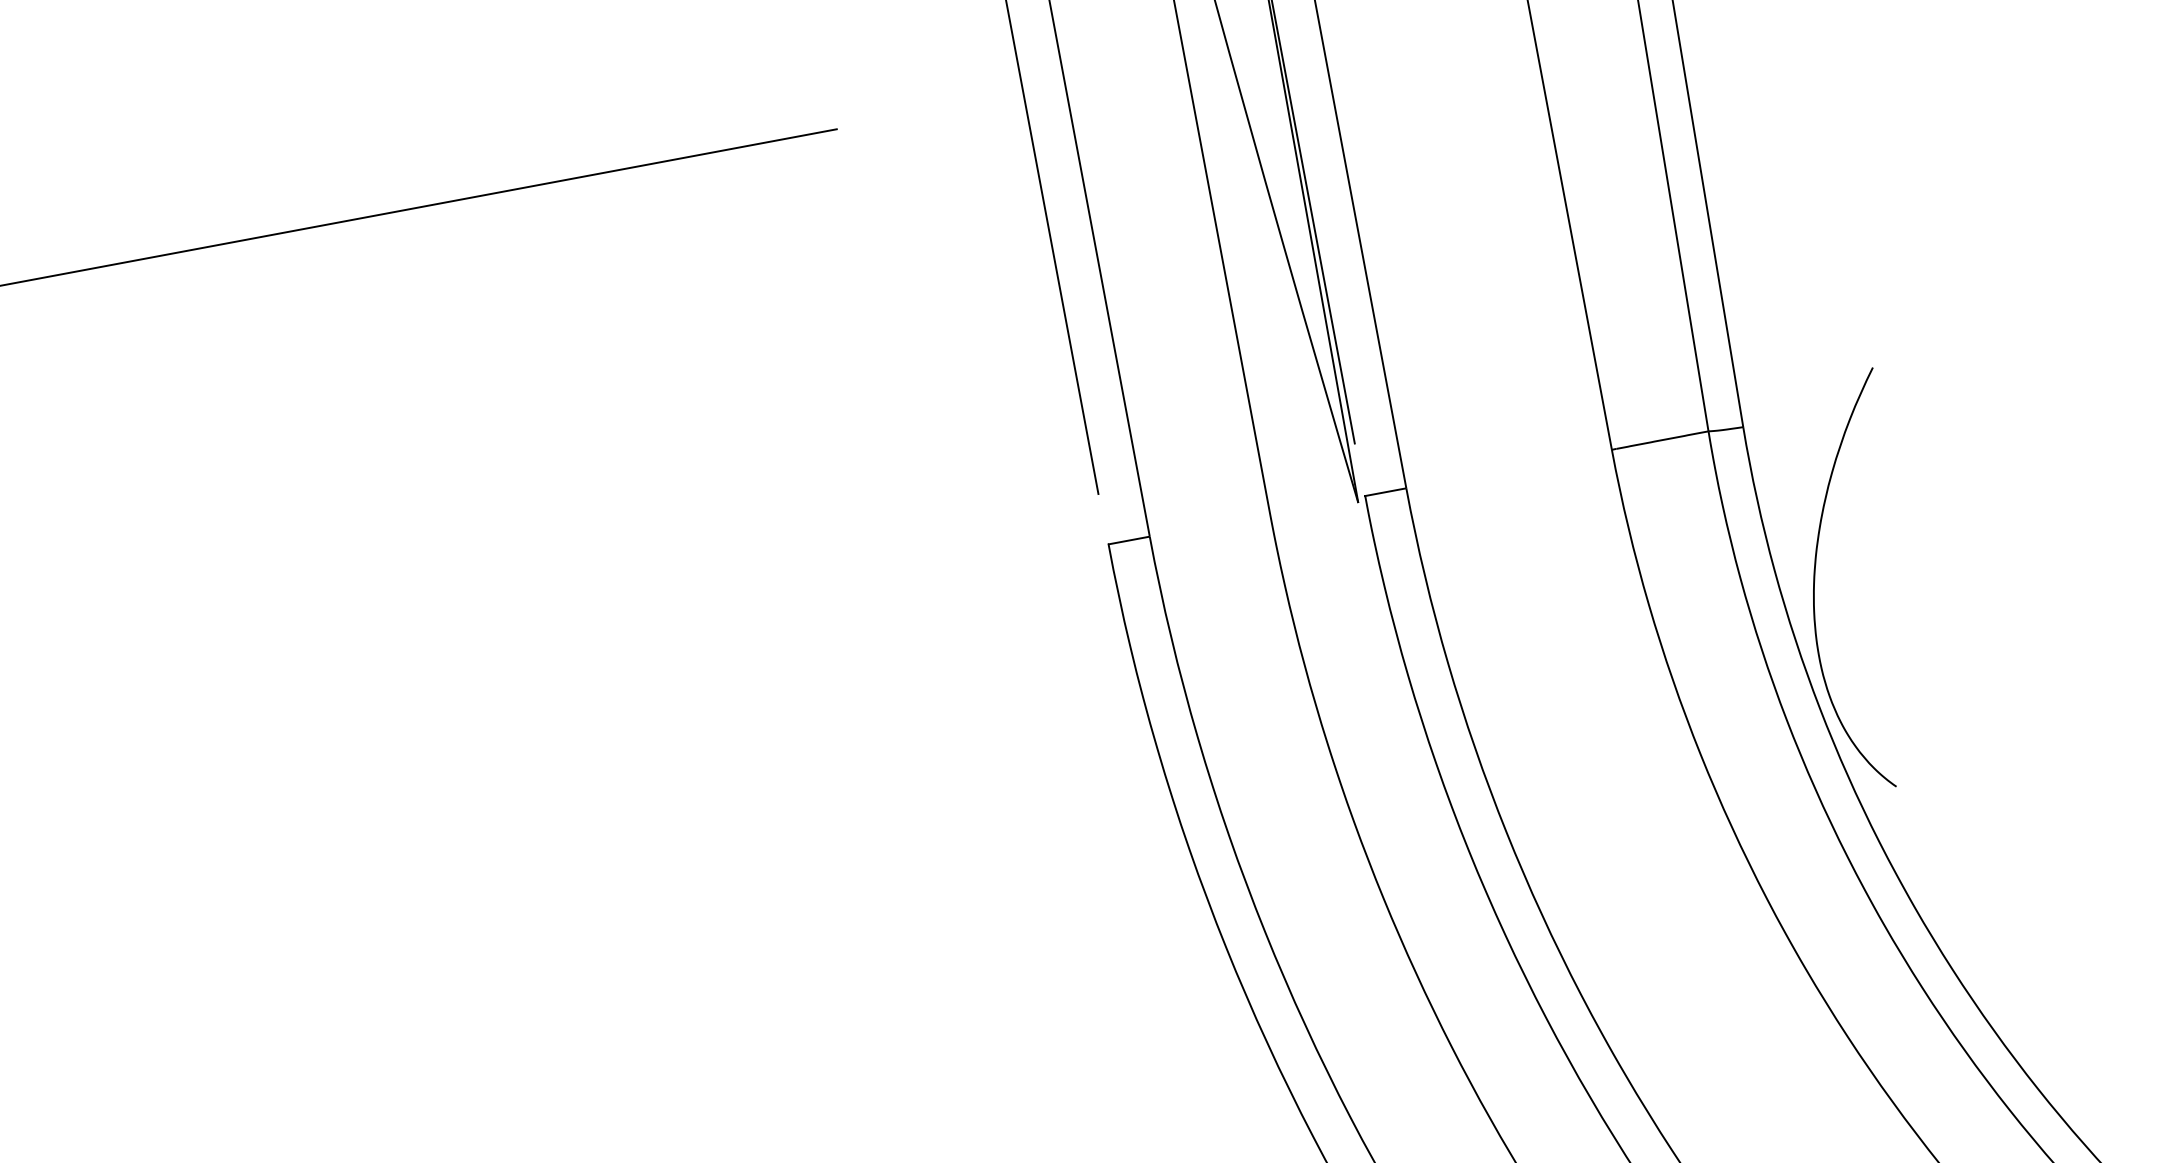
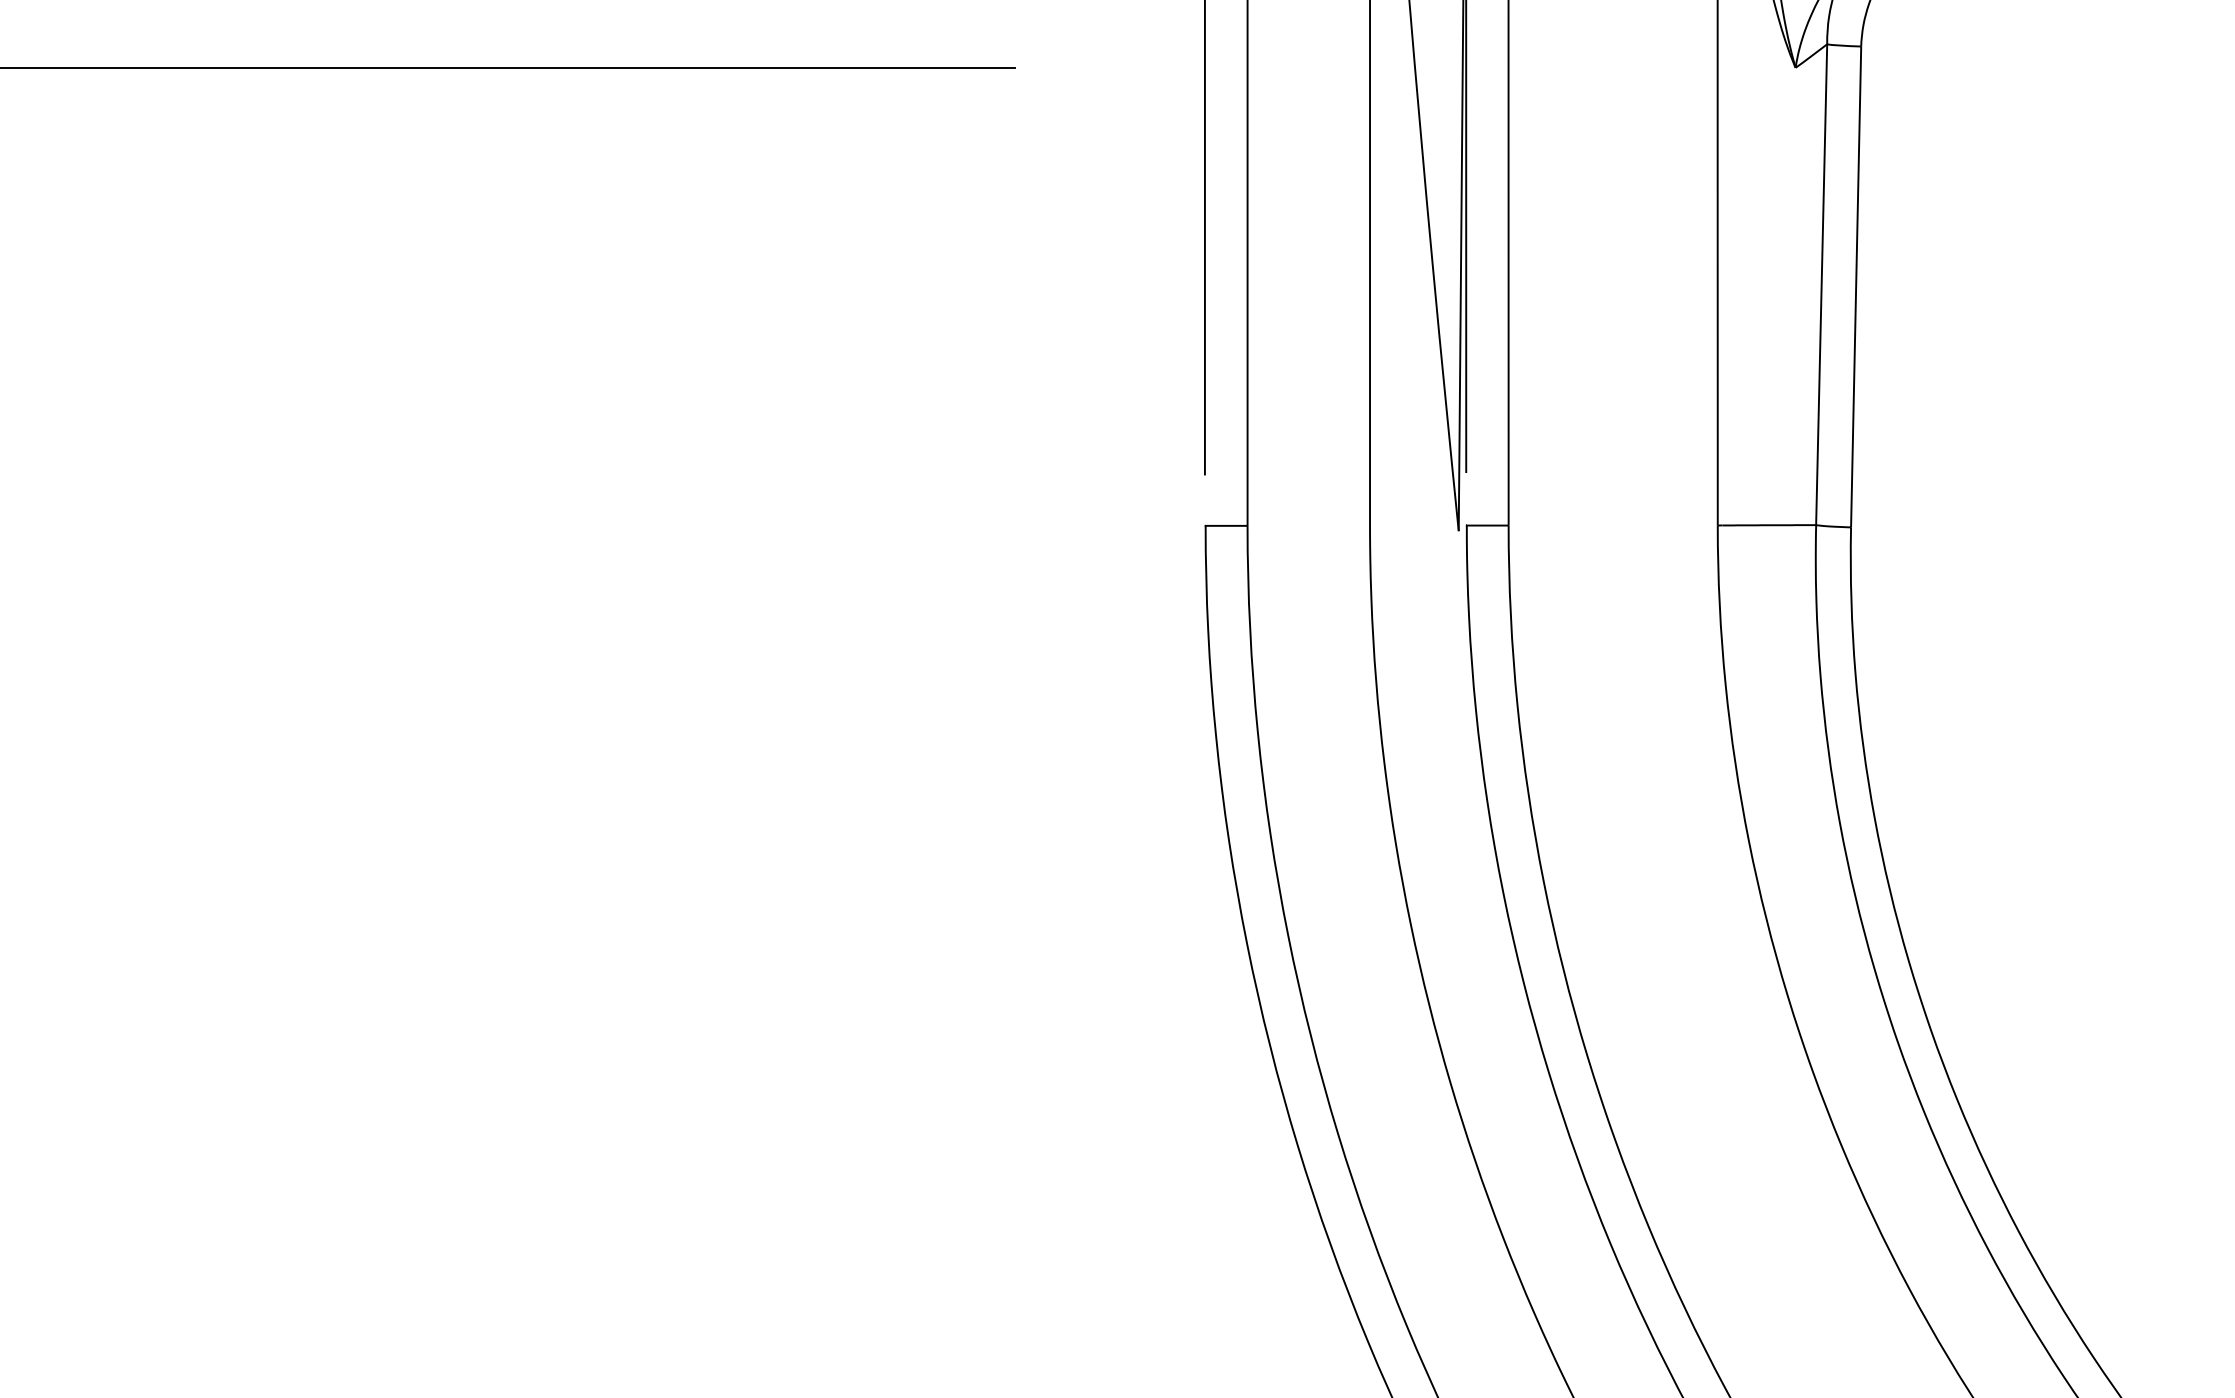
curve: (1815, 577) -> (1894, 688), removed

